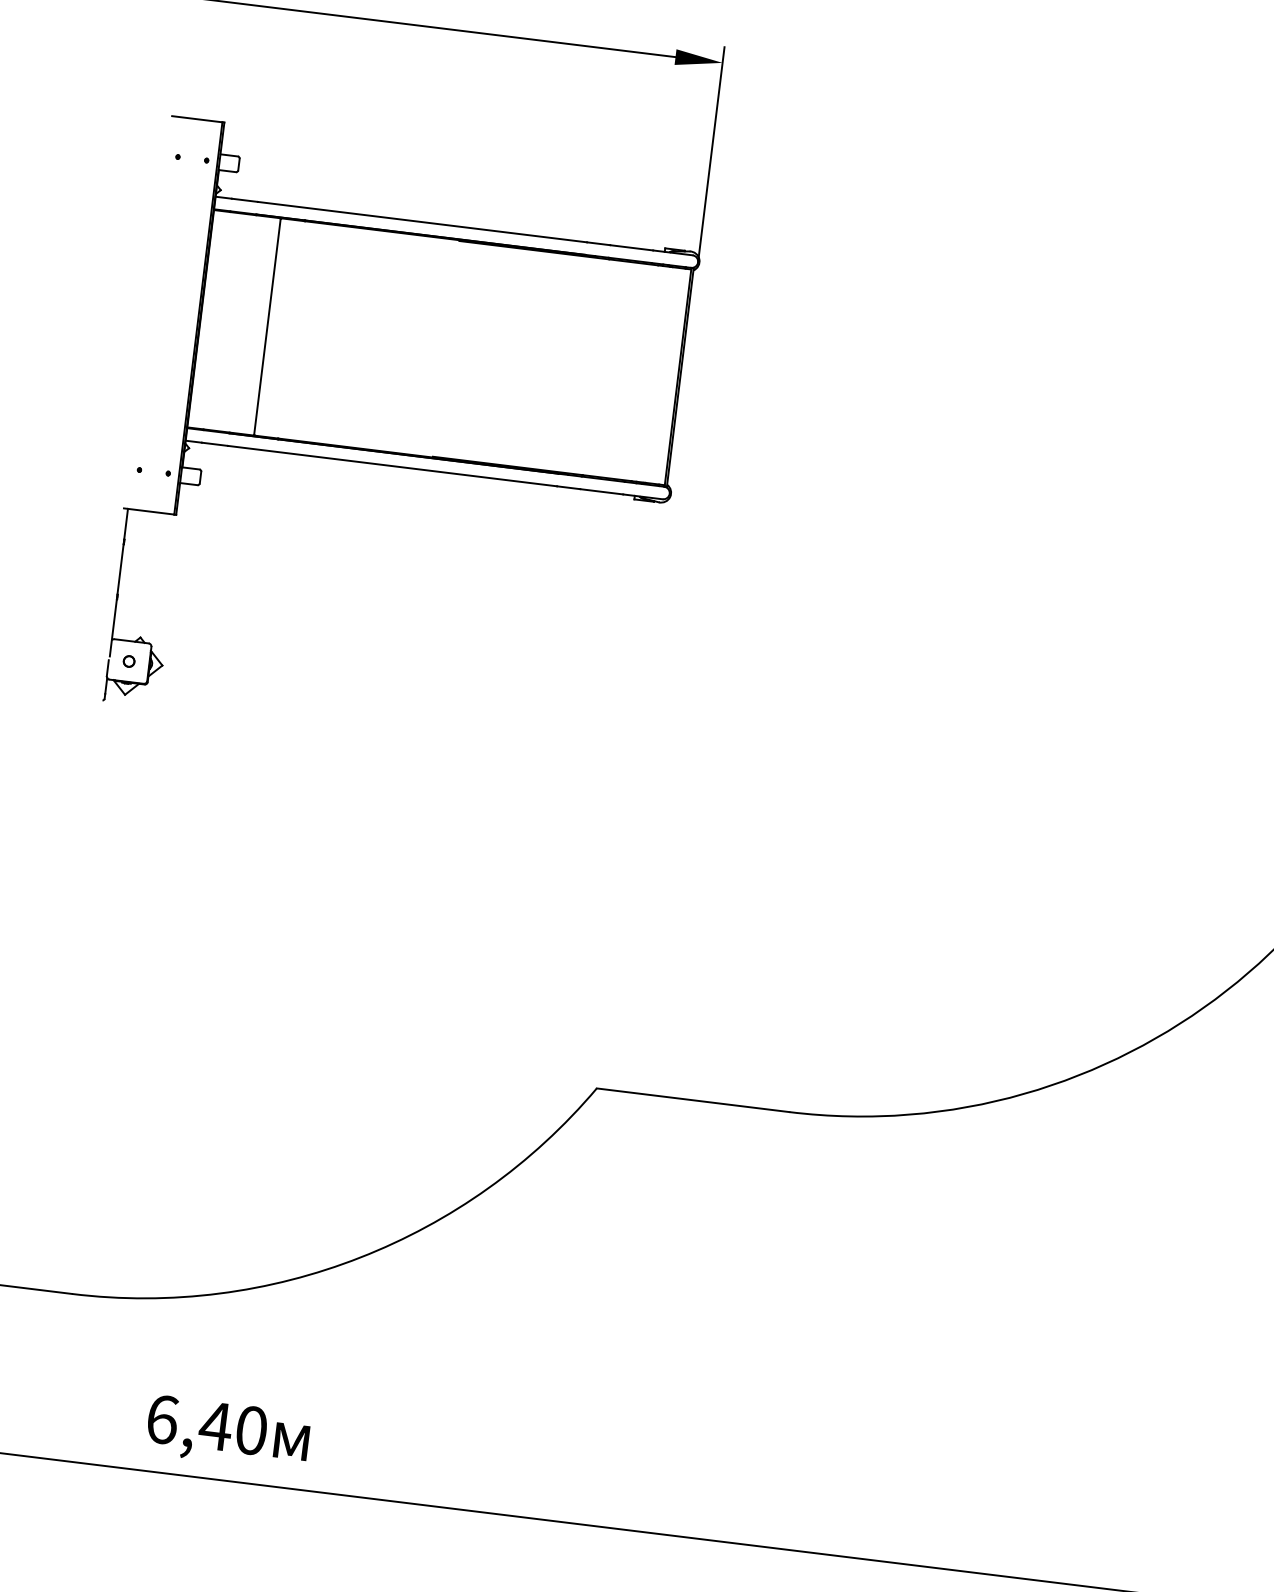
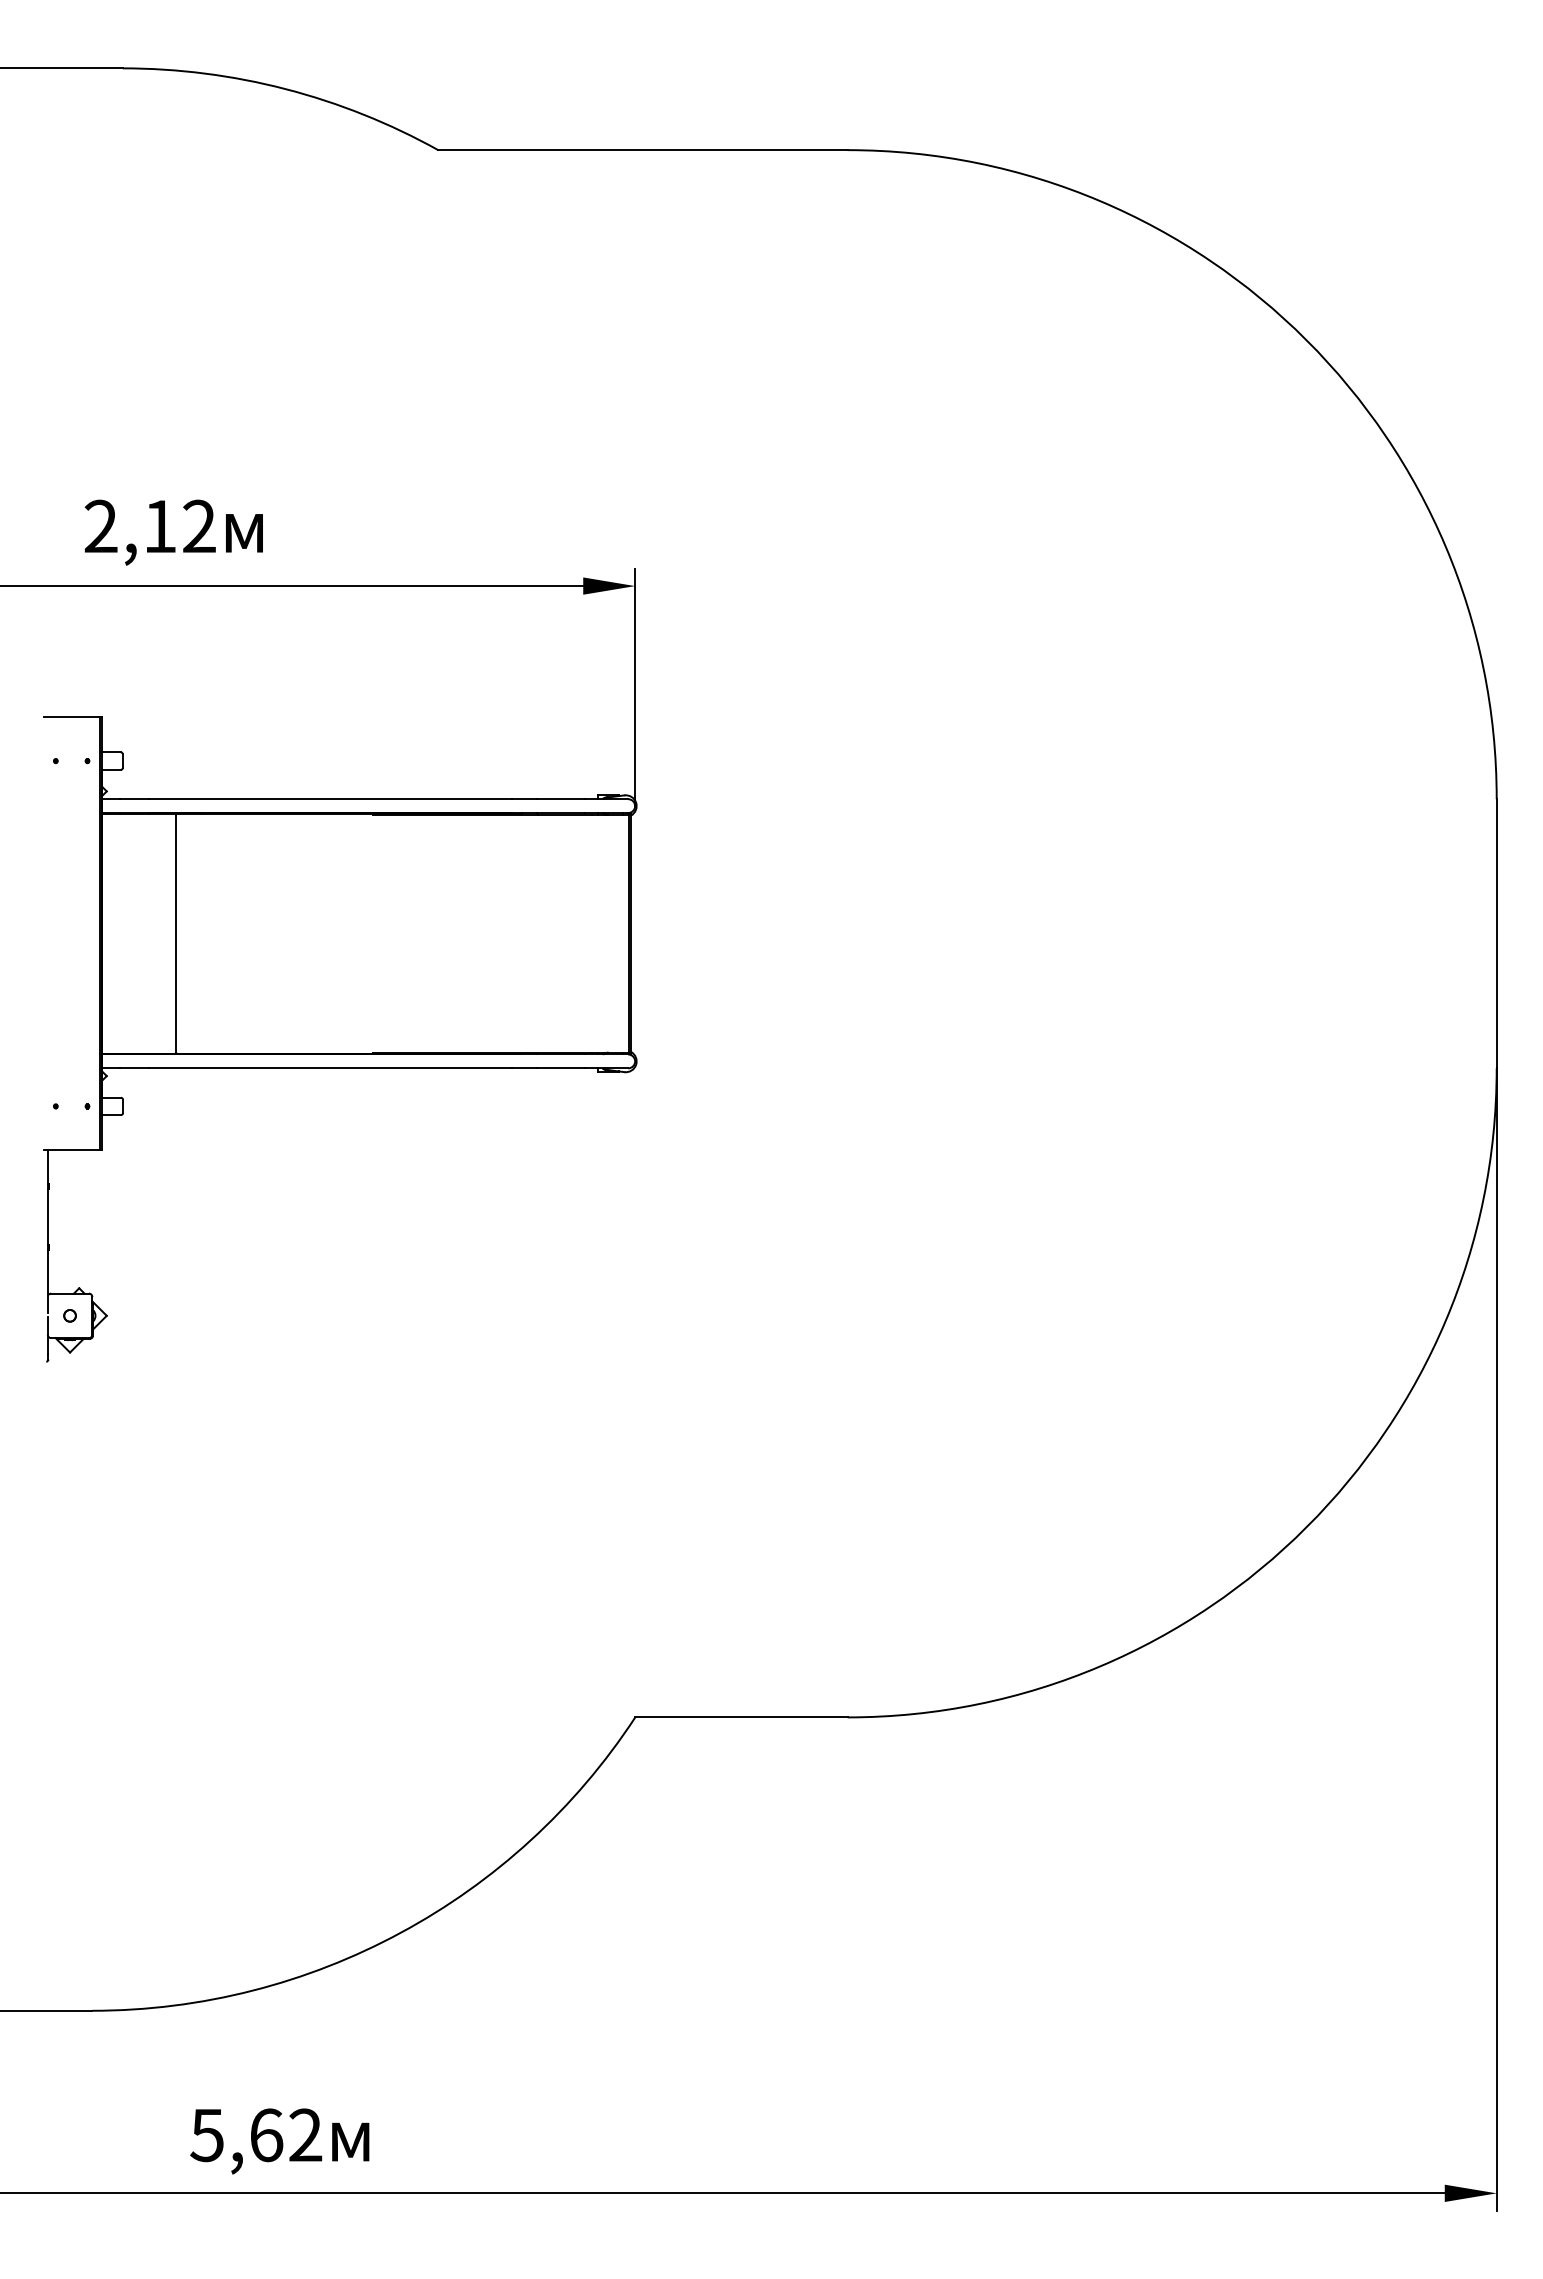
text: (206, 1425) -> (256, 2135), 6,40 -> 5,62

